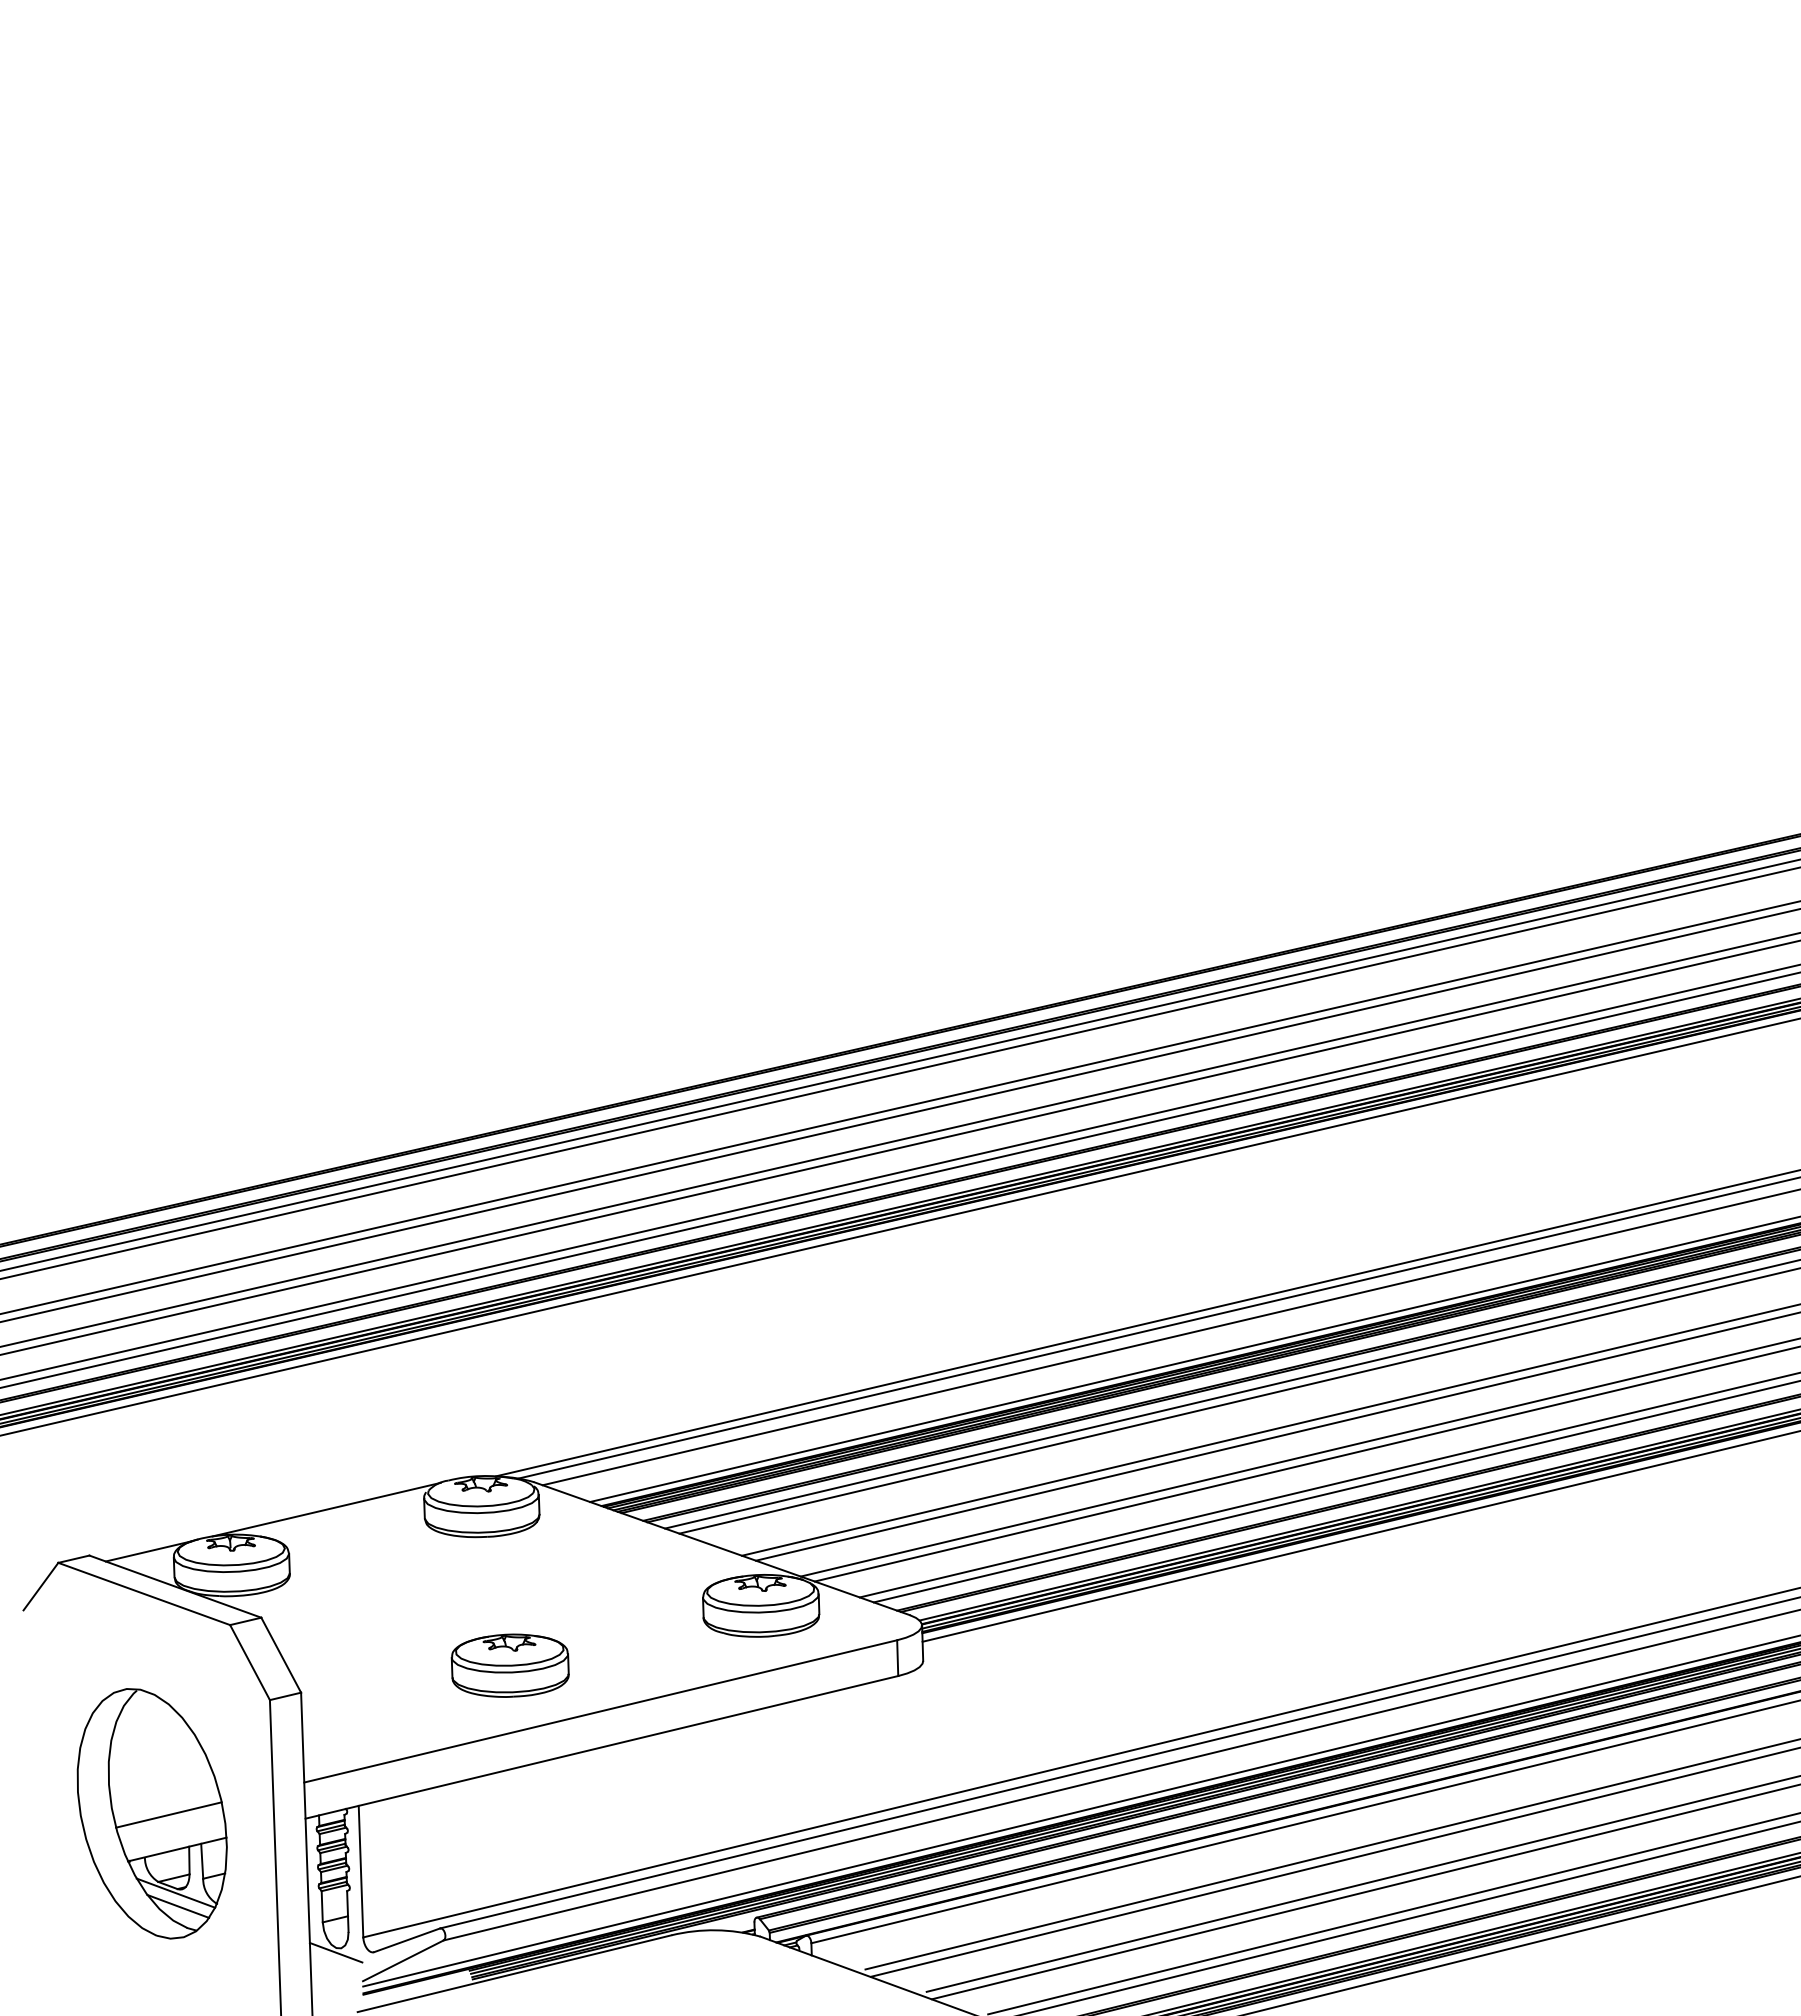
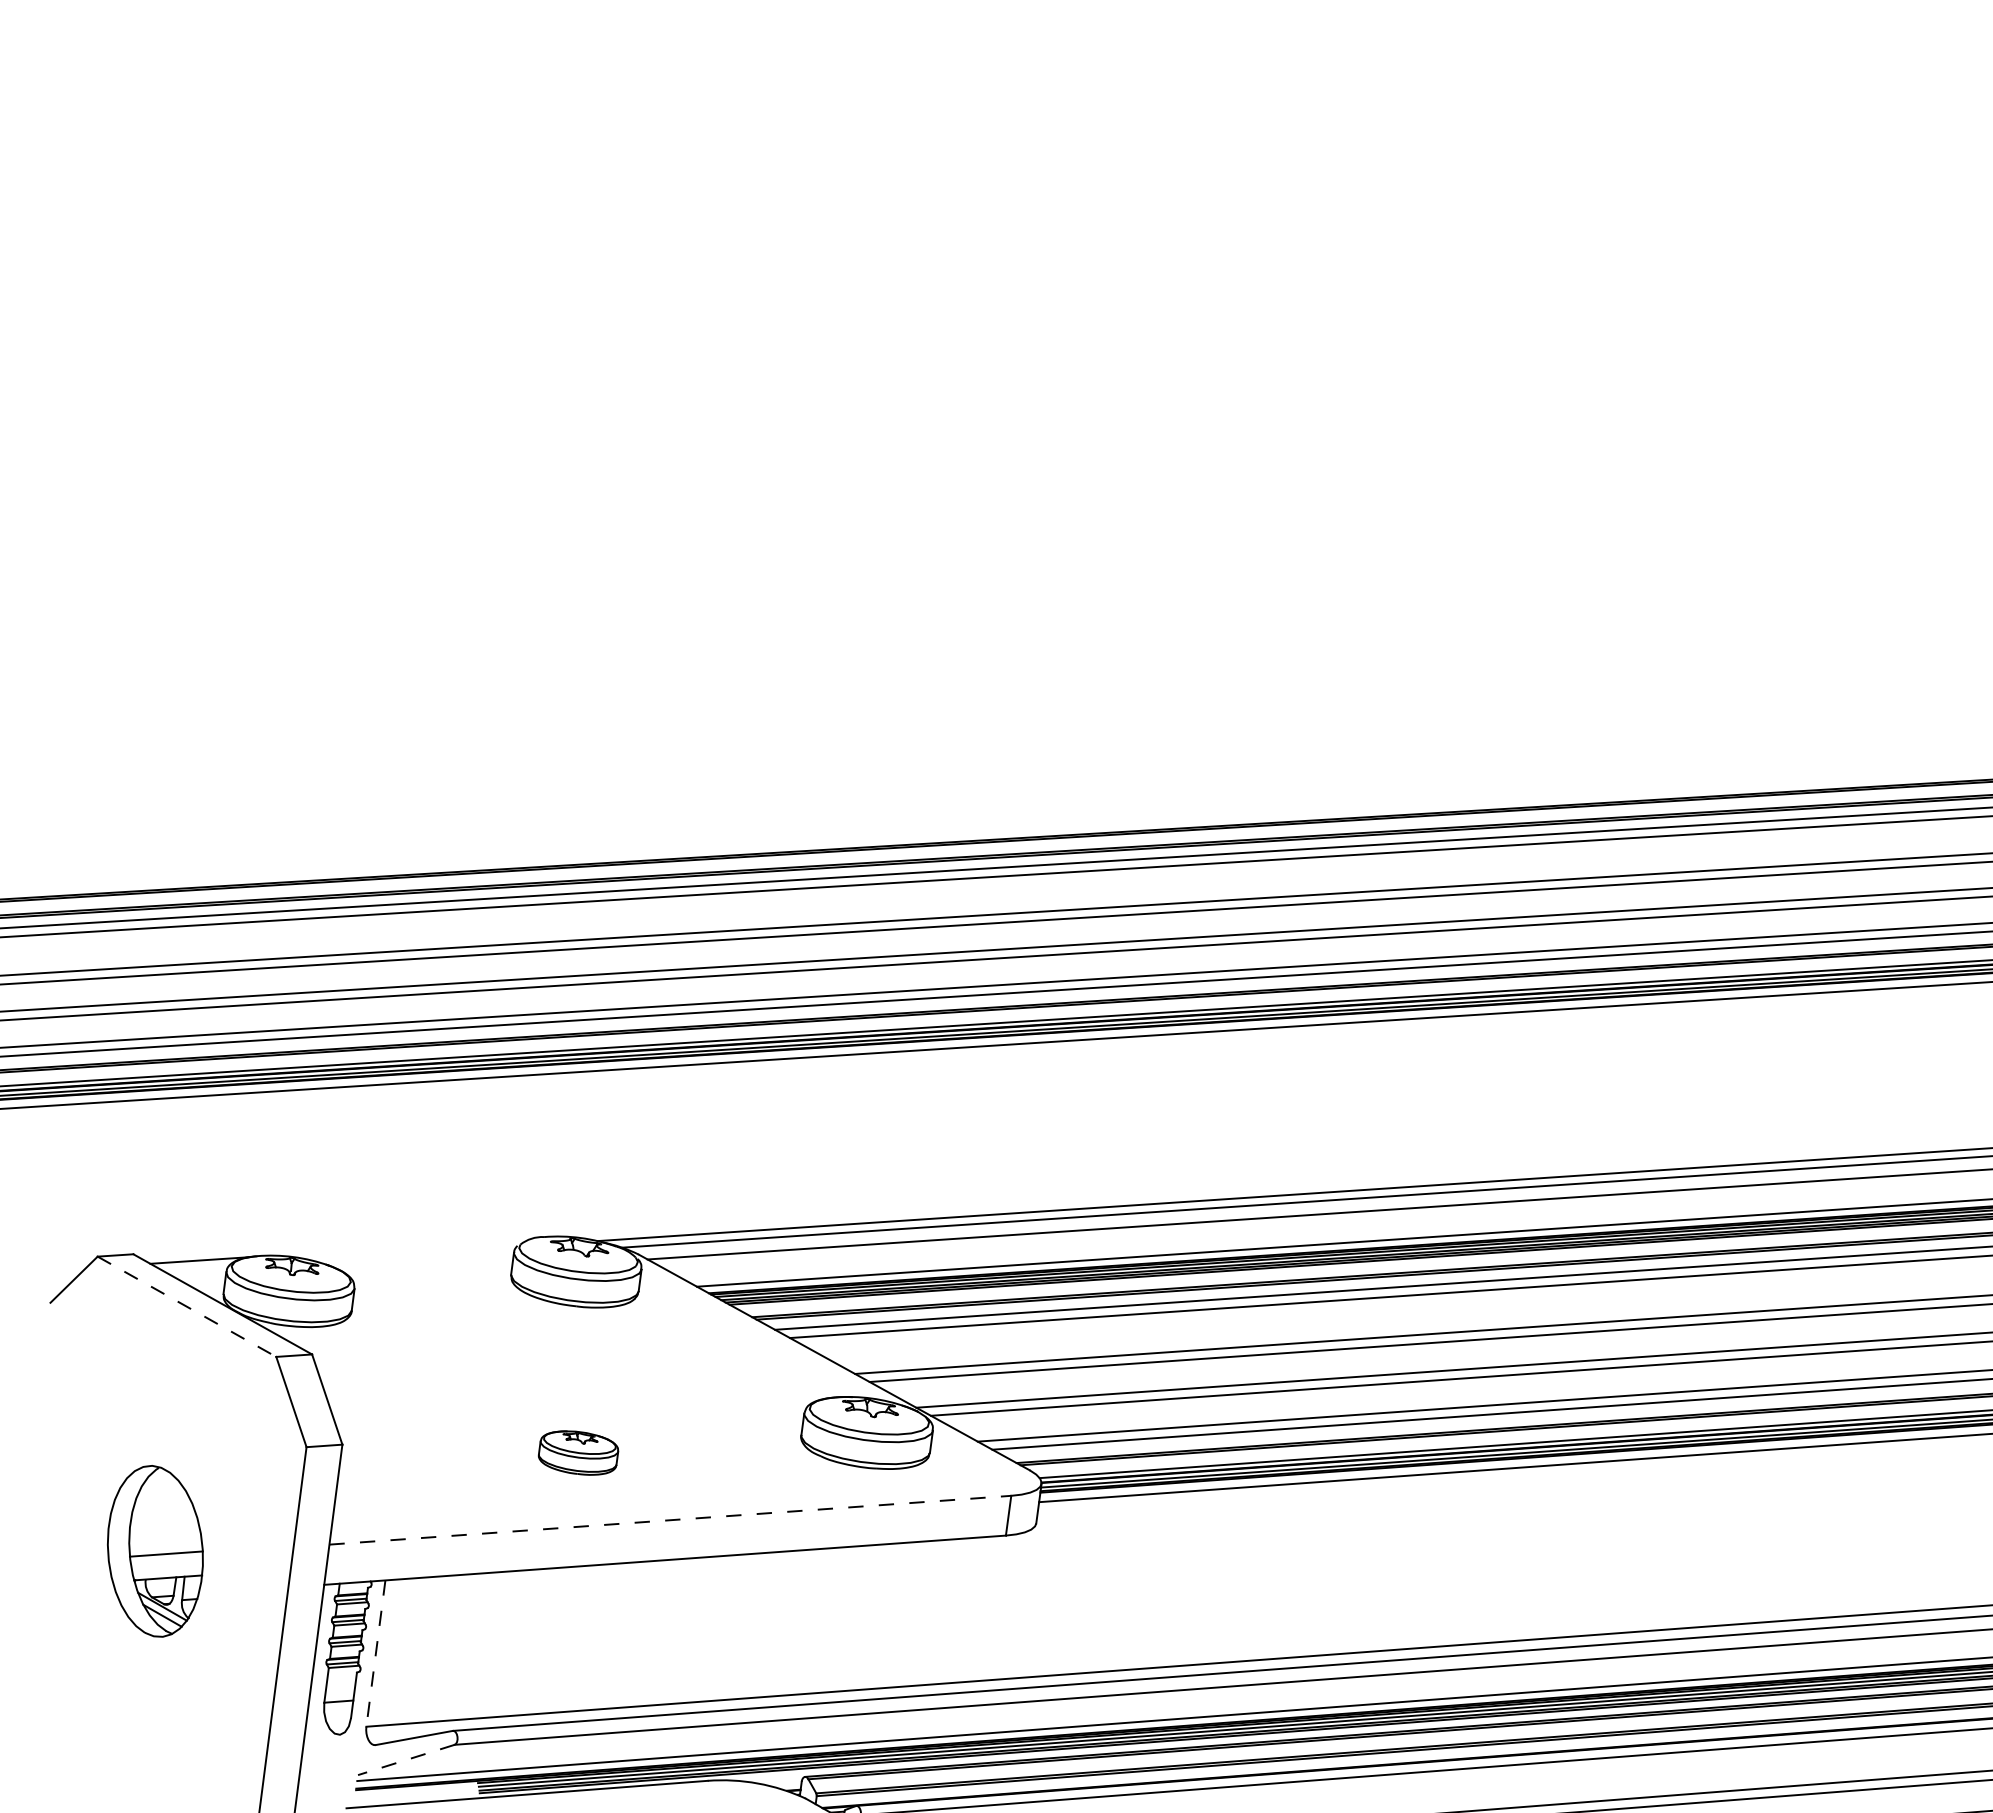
line: (326, 1509) -> (404, 1246), removed
line: (144, 1594) -> (187, 1307), solid -> dashed
part: (509, 1665) -> (577, 1452), size x0.6
line: (600, 1711) -> (670, 1520), solid -> dashed
part: (151, 1813) -> (154, 1550), size x0.6
line: (361, 1871) -> (376, 1653), solid -> dashed
line: (335, 1952) -> (332, 1738), removed
line: (402, 1961) -> (405, 1760), solid -> dashed

